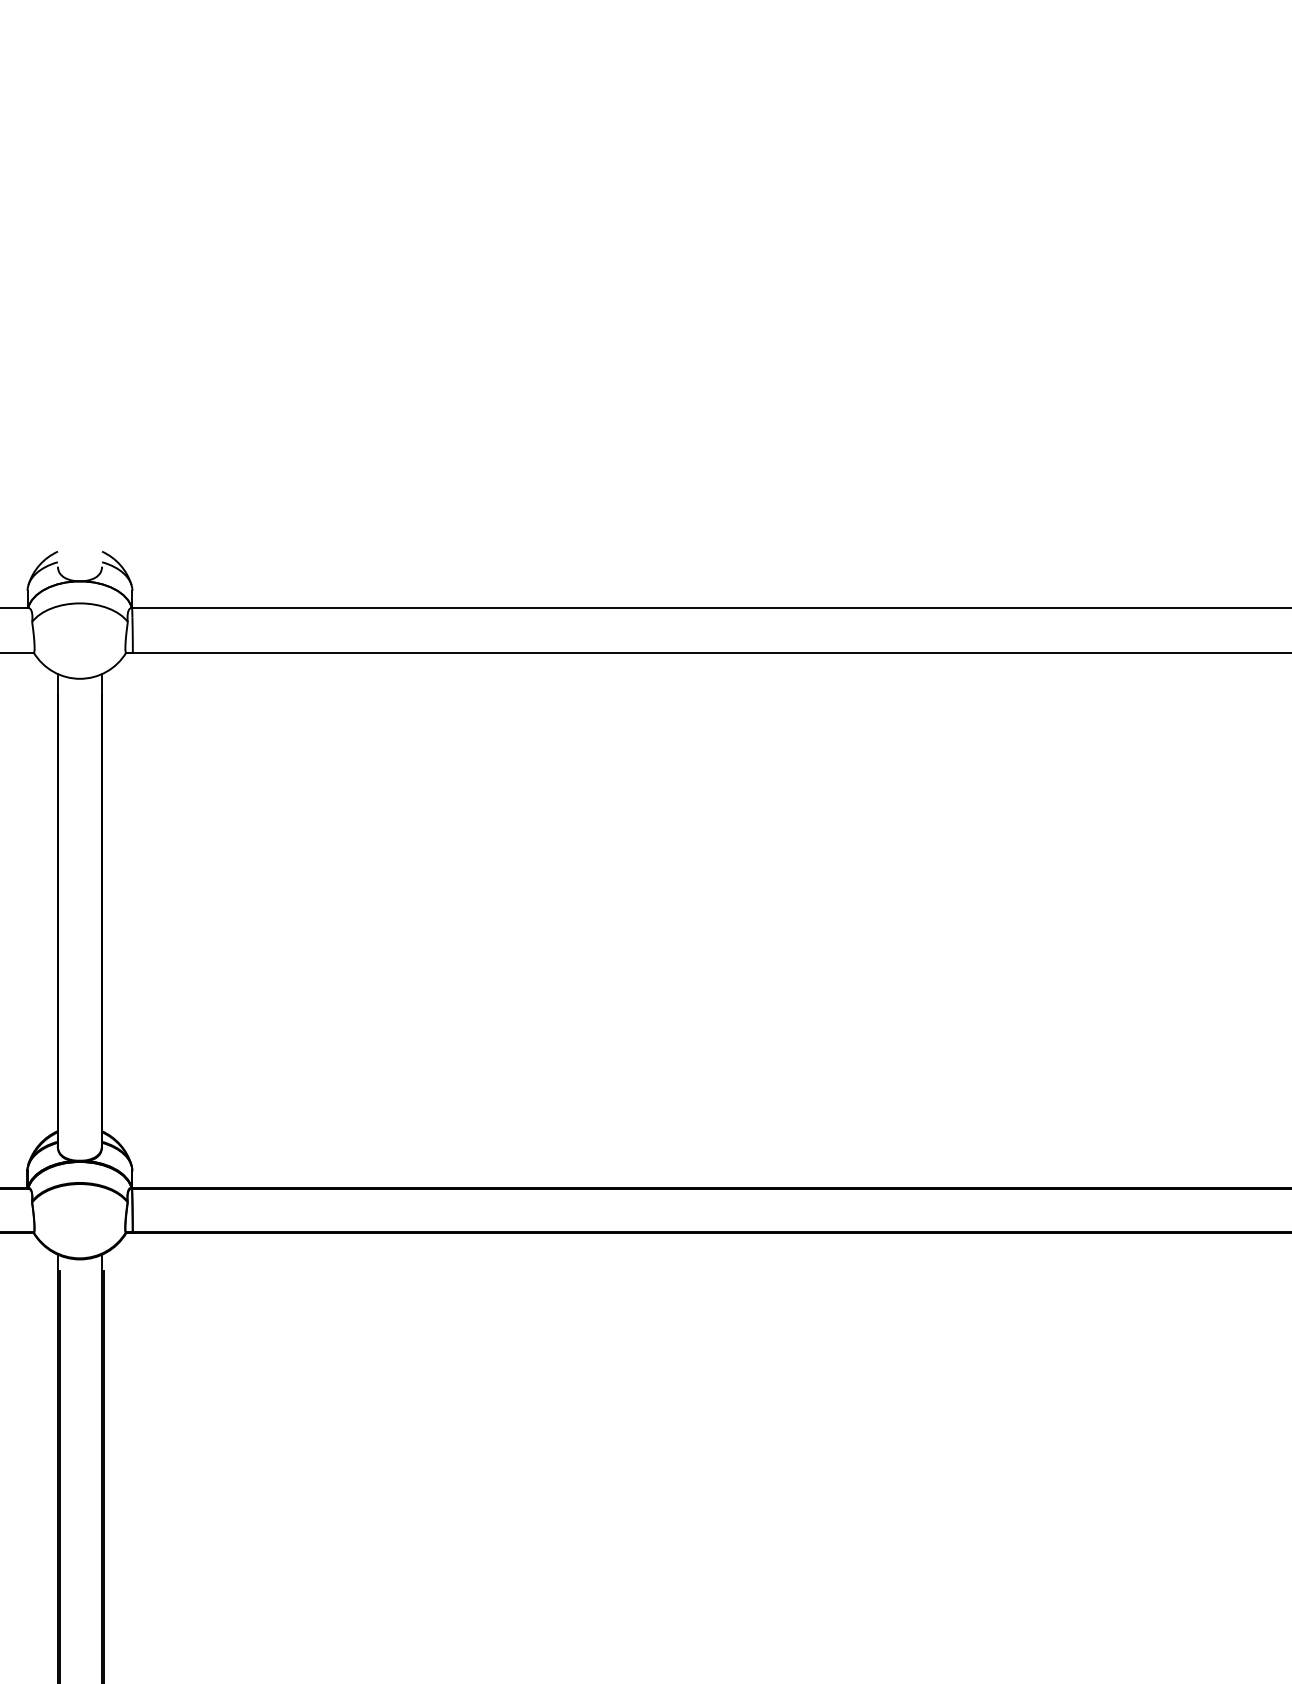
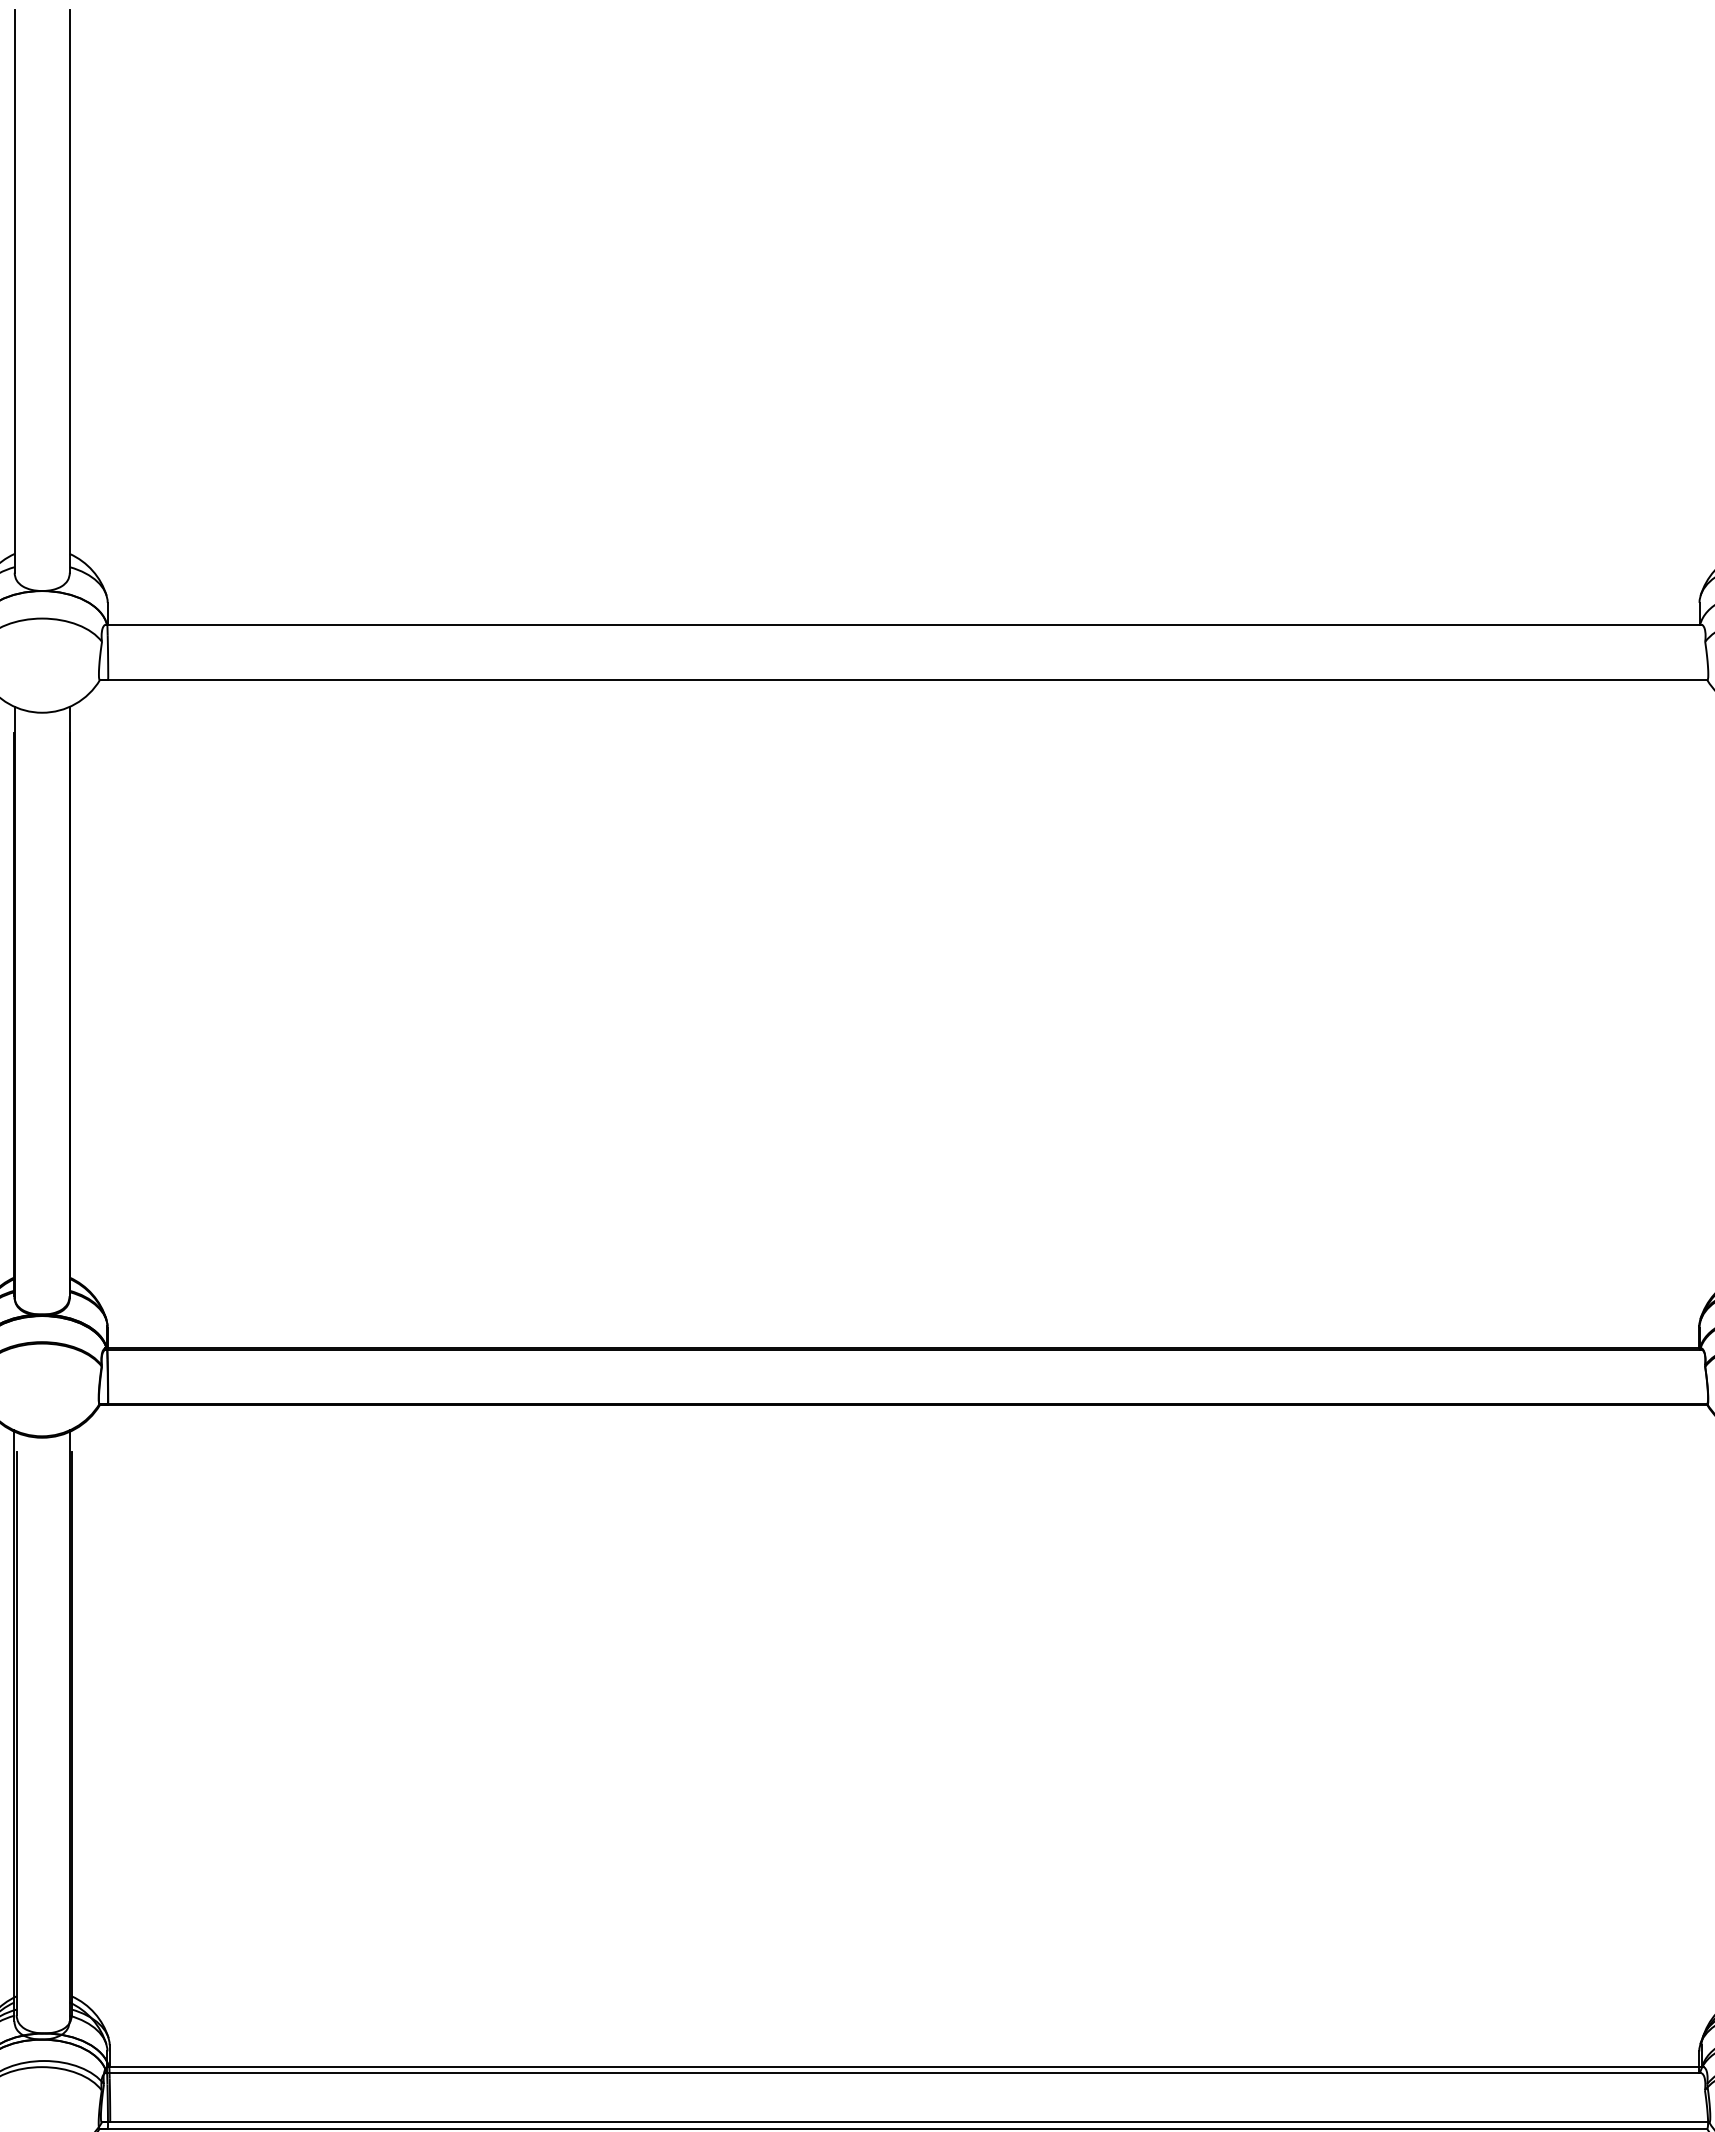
line: (57, 340) -> (14, 290), added
line: (101, 340) -> (69, 290), added

